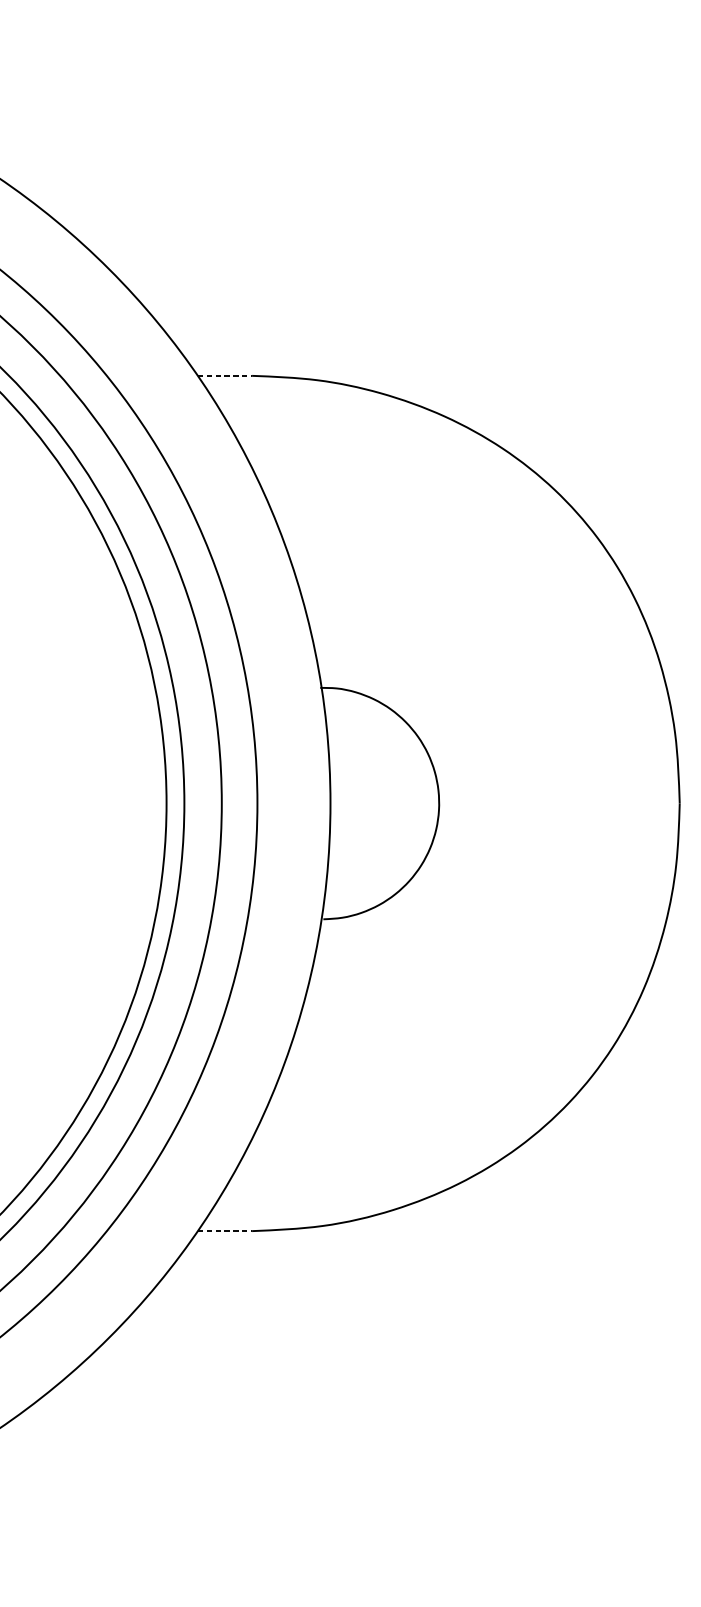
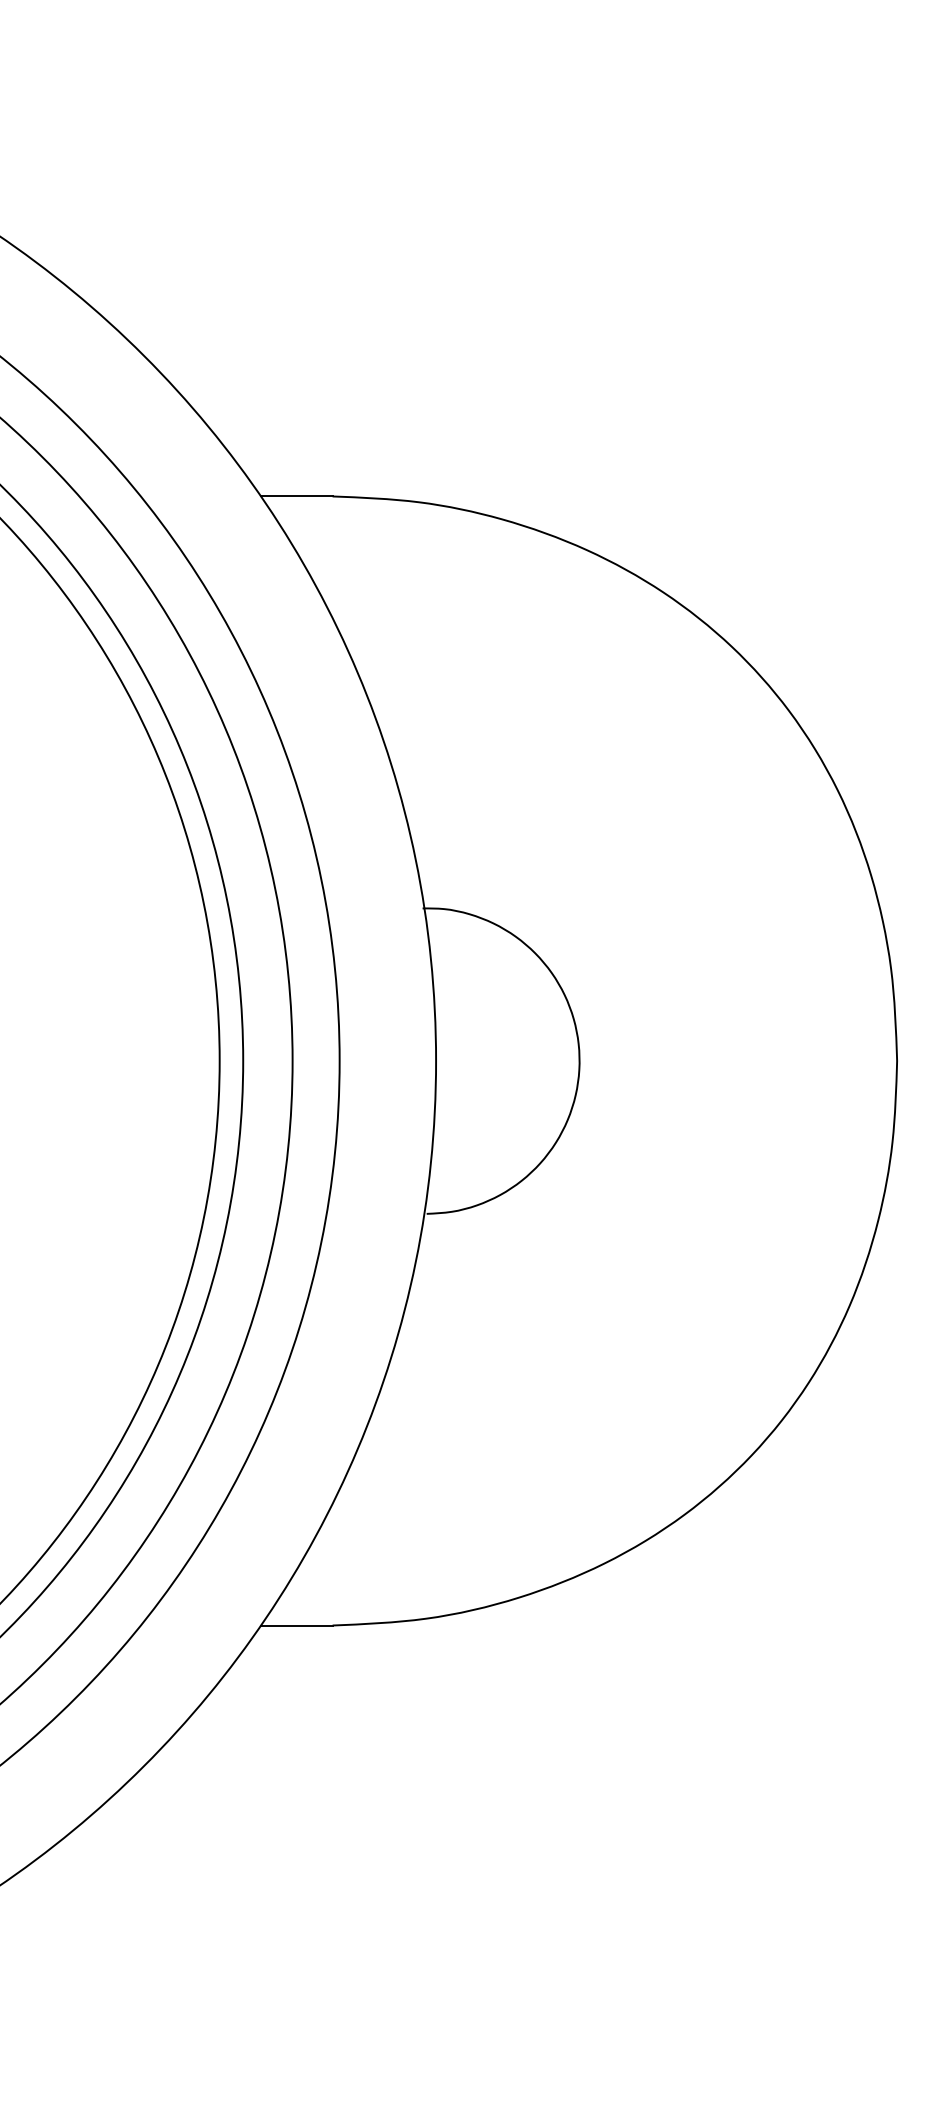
line: (224, 375) -> (296, 496), dashed -> solid
line: (224, 1231) -> (296, 1625), dashed -> solid

